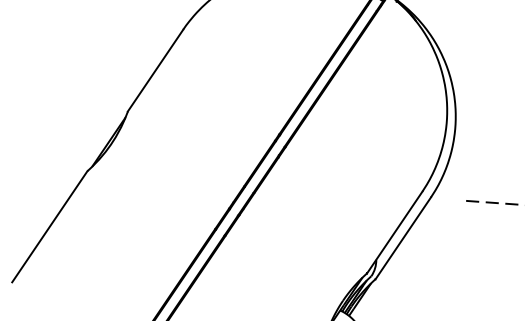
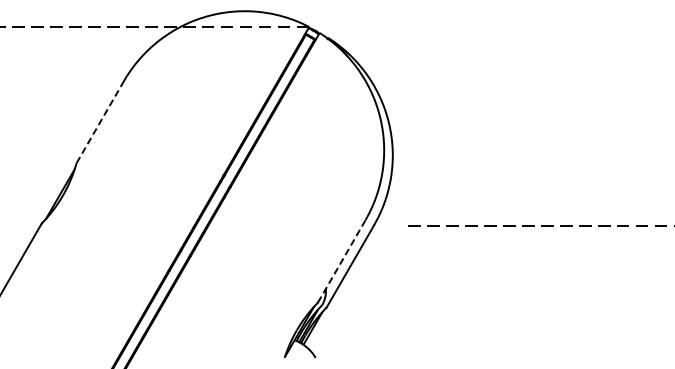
line: (155, 71) -> (100, 122), solid -> dashed
line: (394, 232) -> (341, 261), solid -> dashed

